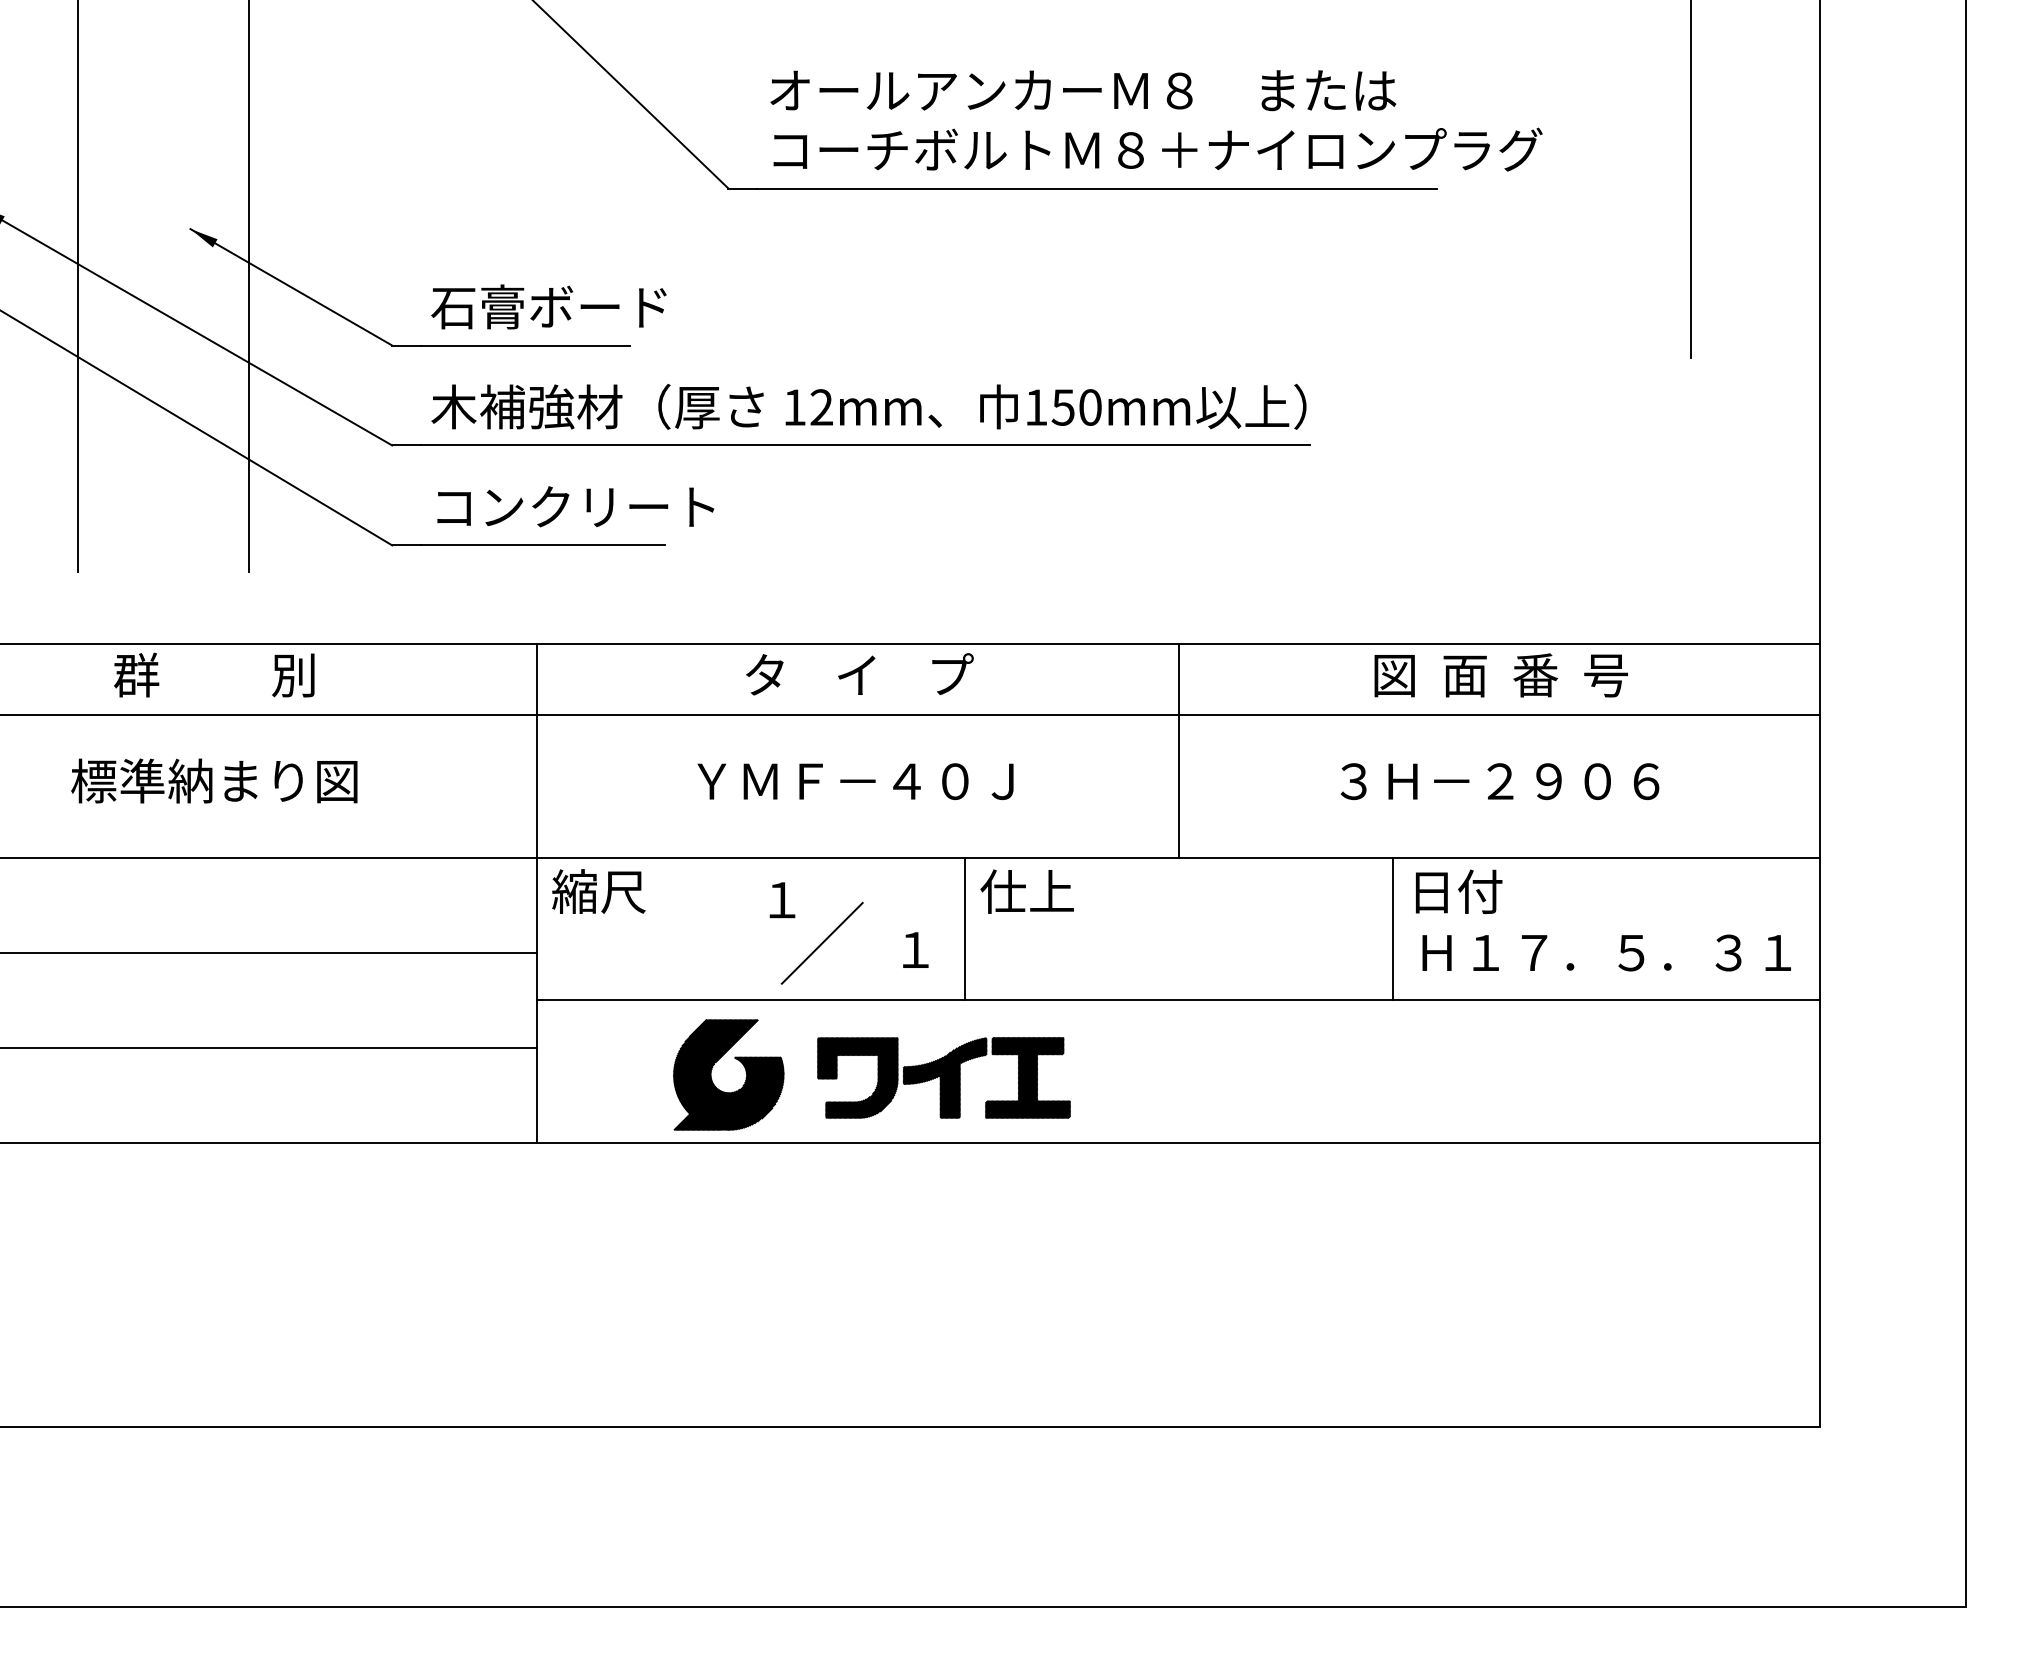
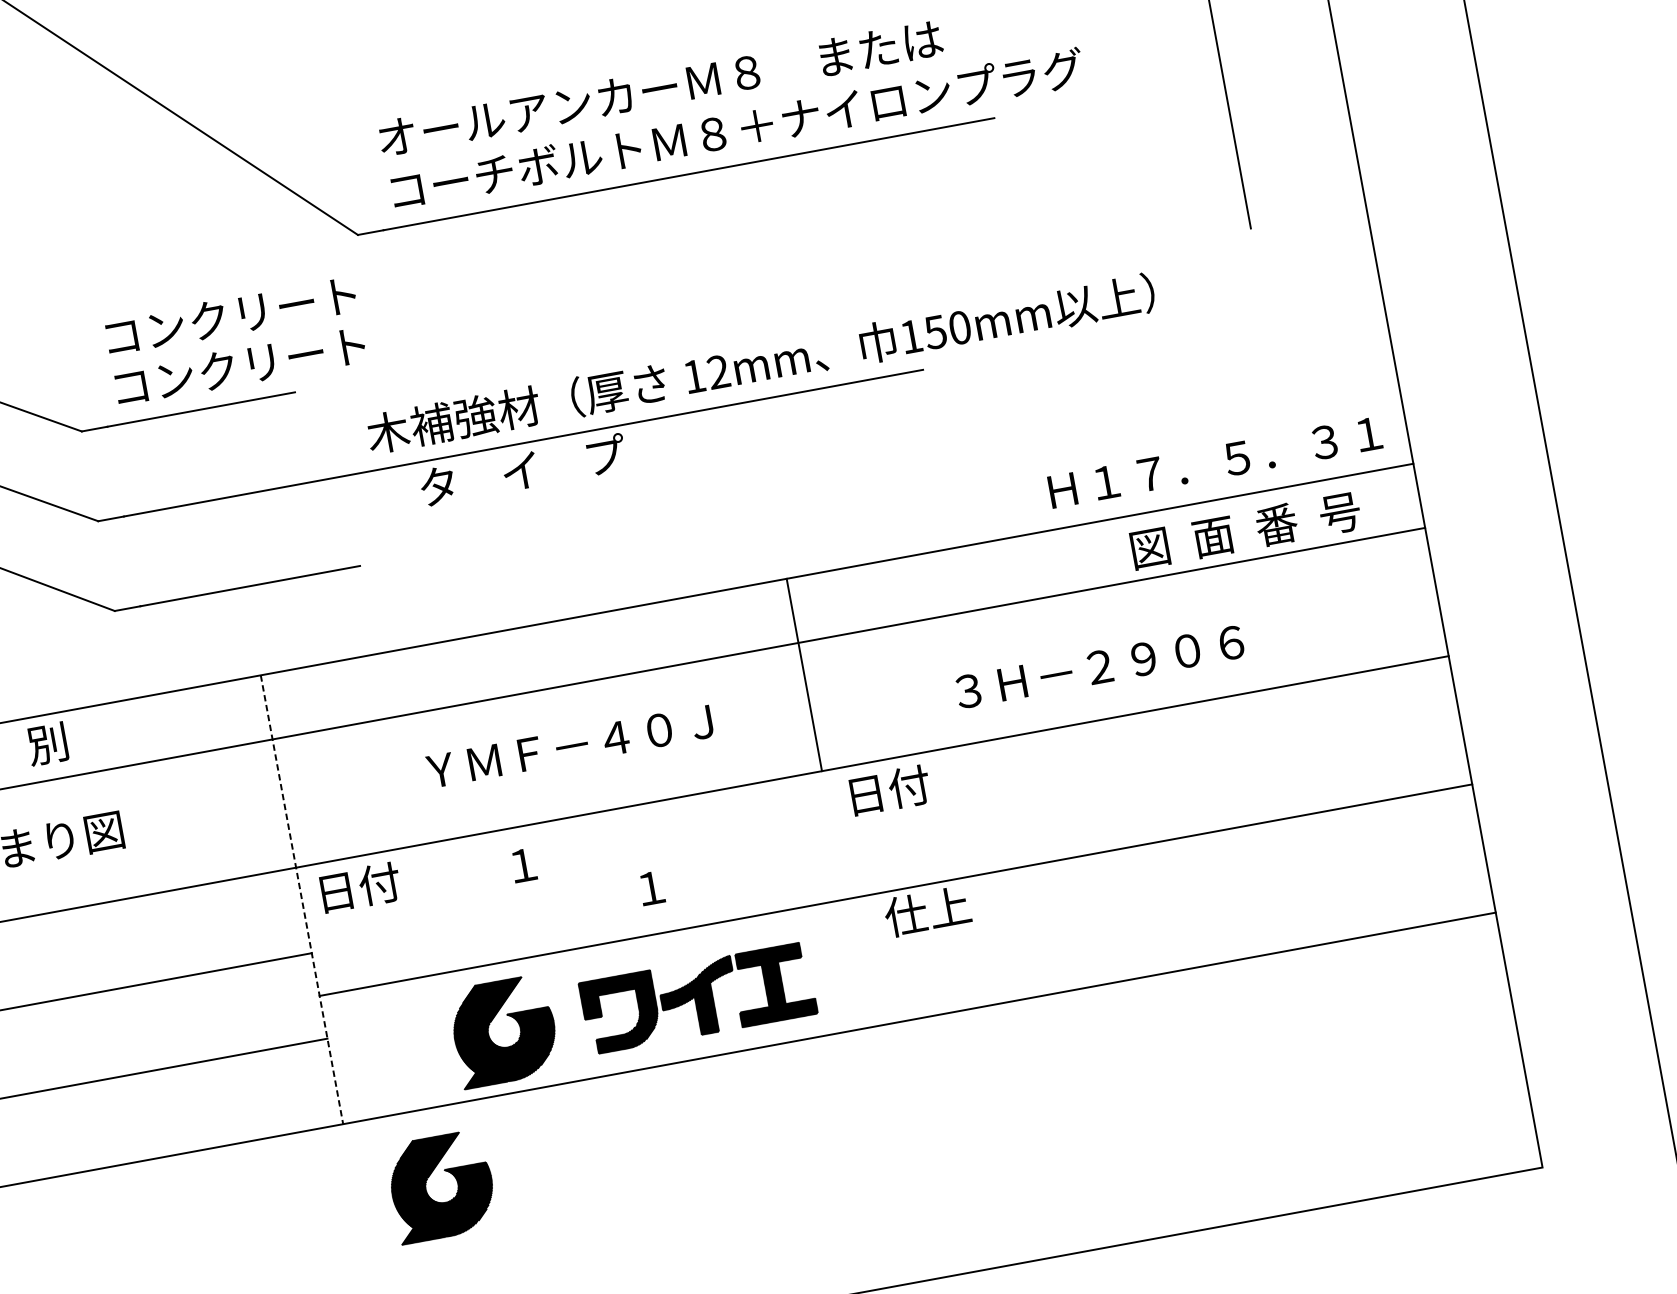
text: (572, 306) -> (237, 366), 石膏ボード -> コンクリート
text: (868, 406) -> (760, 363), moved
text: (575, 506) -> (230, 315), moved
text: (859, 674) -> (522, 470), moved
text: (1500, 675) -> (1245, 530), moved
line: (1179, 750) -> (804, 674), moved
text: (1500, 781) -> (1100, 666), moved
text: (598, 891) -> (357, 887), 縮尺 -> 日付
text: (1026, 891) -> (926, 911), moved
text: (1459, 891) -> (890, 789), moved
line: (536, 893) -> (301, 899), solid -> dashed
line: (965, 928) -> (692, 860), removed
line: (1393, 928) -> (1077, 790), removed
line: (821, 942) -> (565, 896), removed
text: (1606, 952) -> (1214, 462), moved
part: (637, 1214) -> (445, 1171), added

